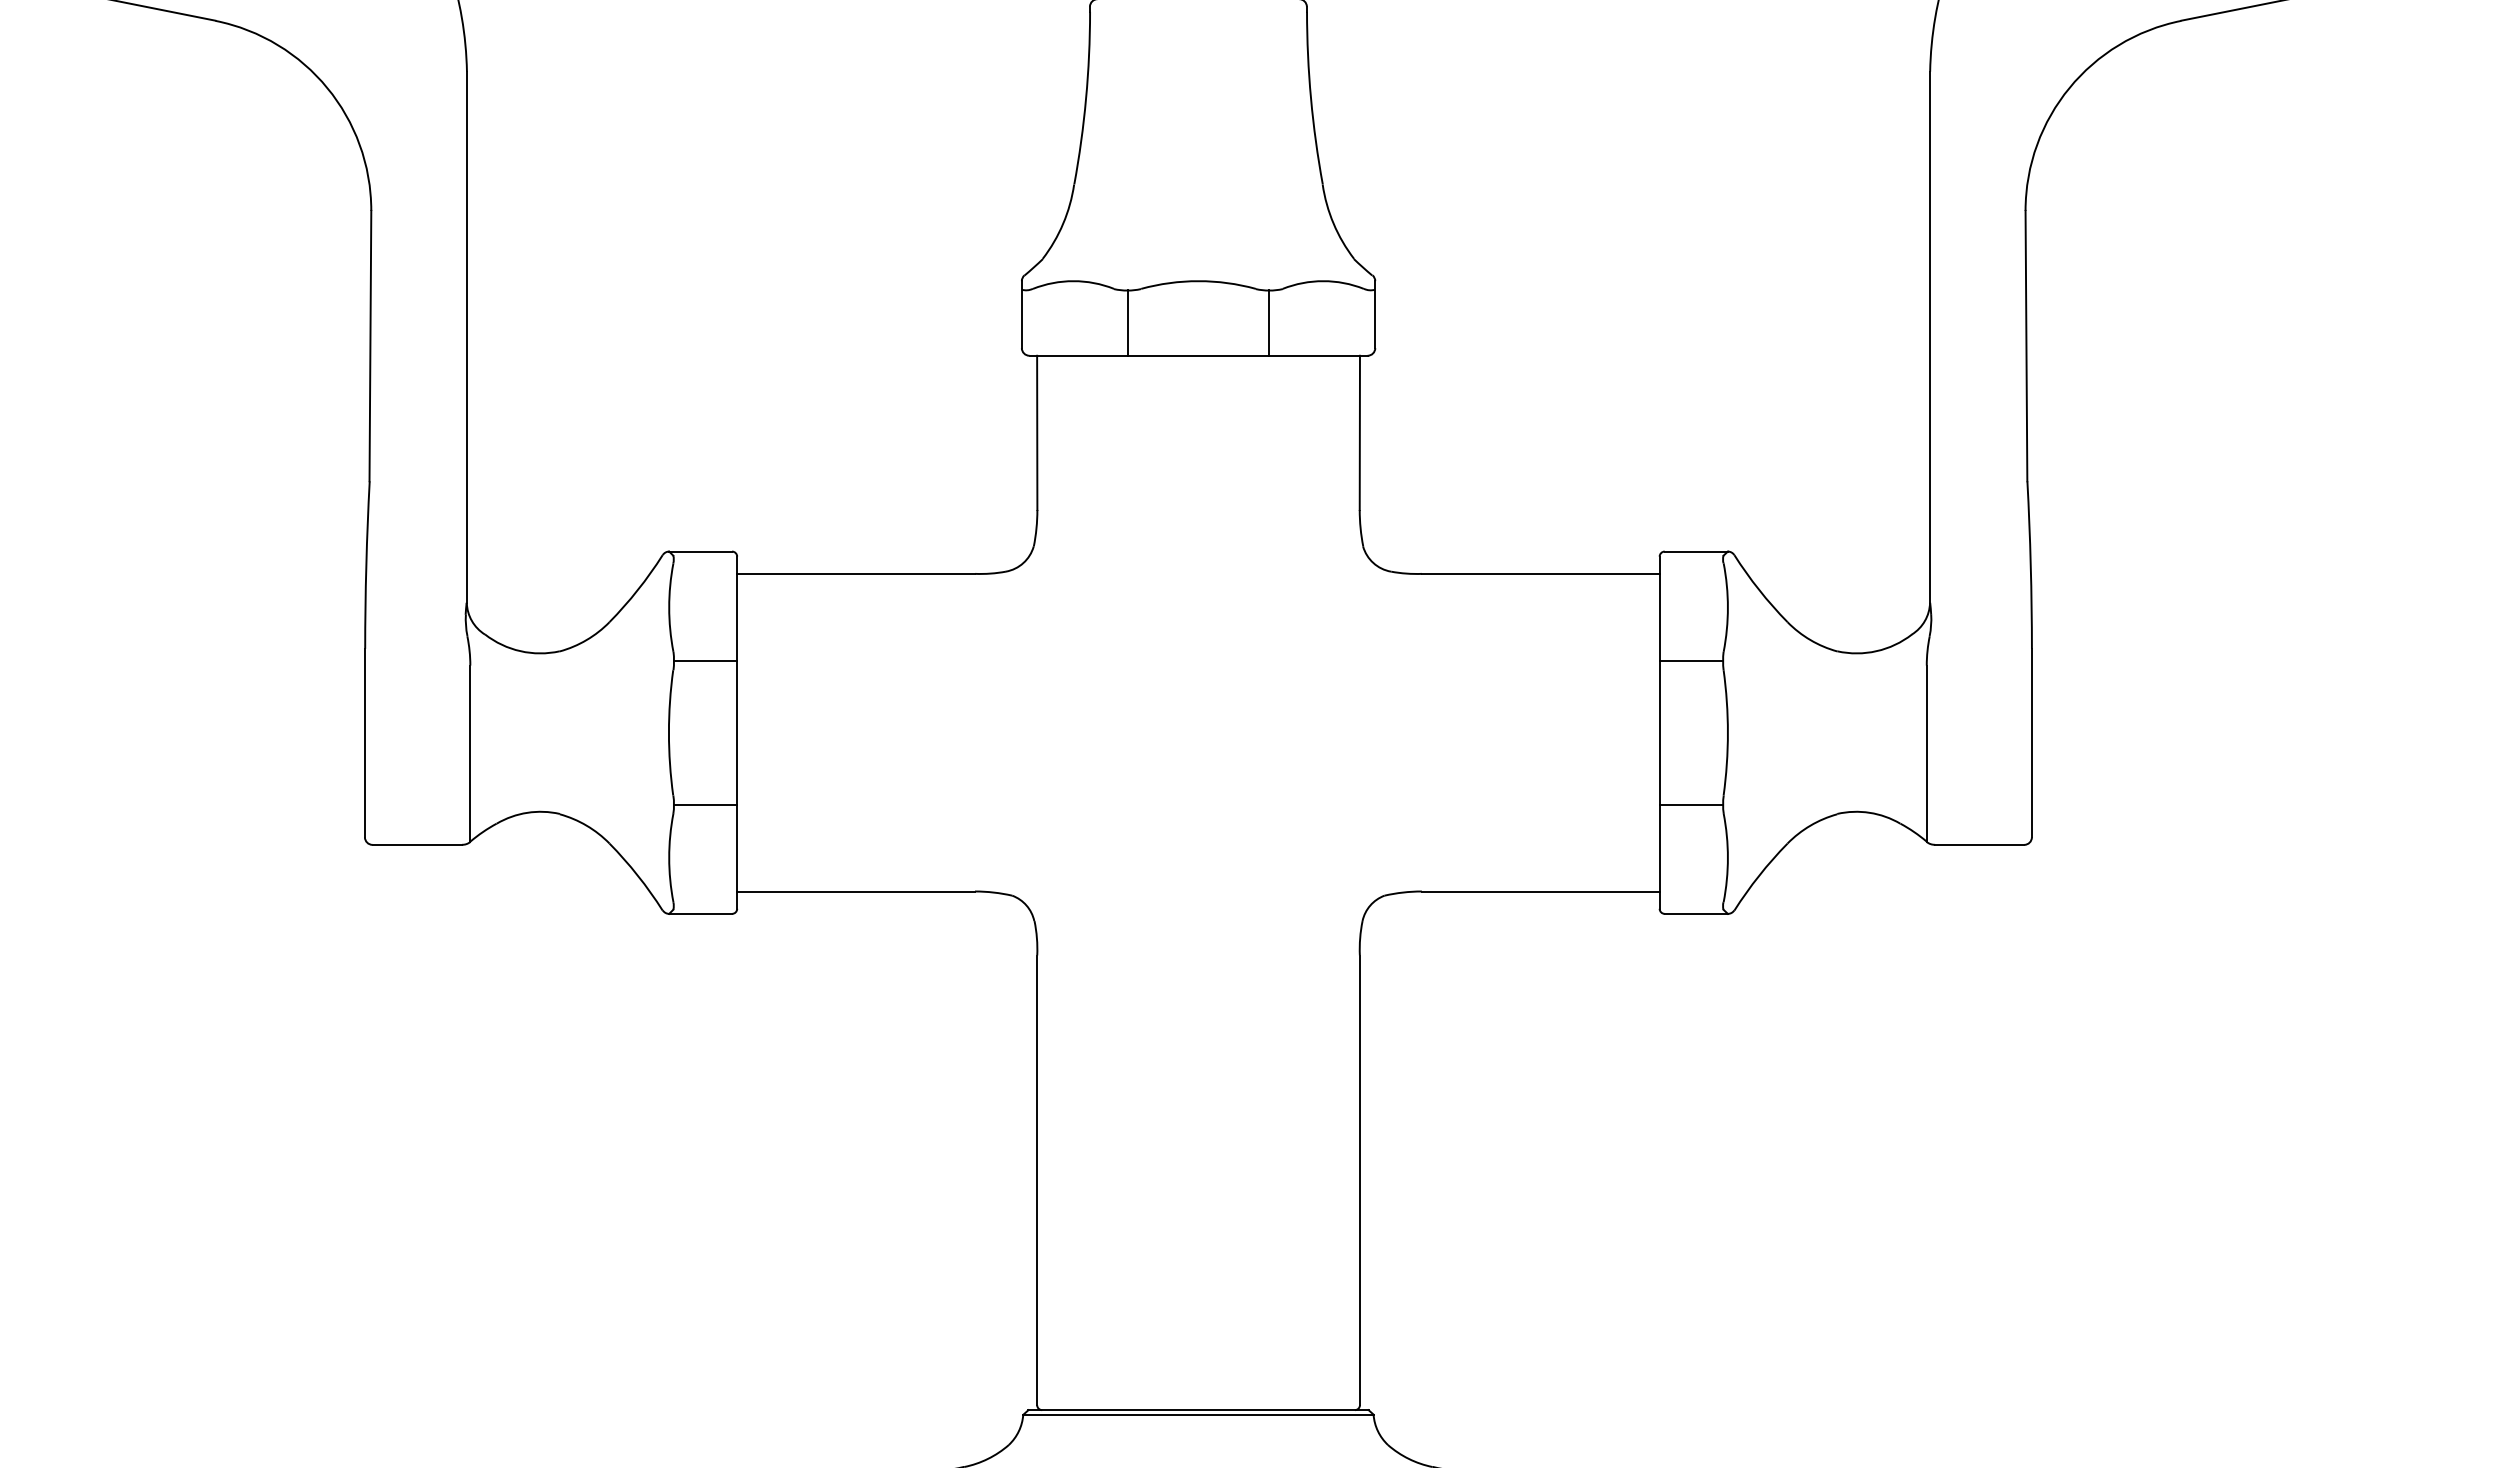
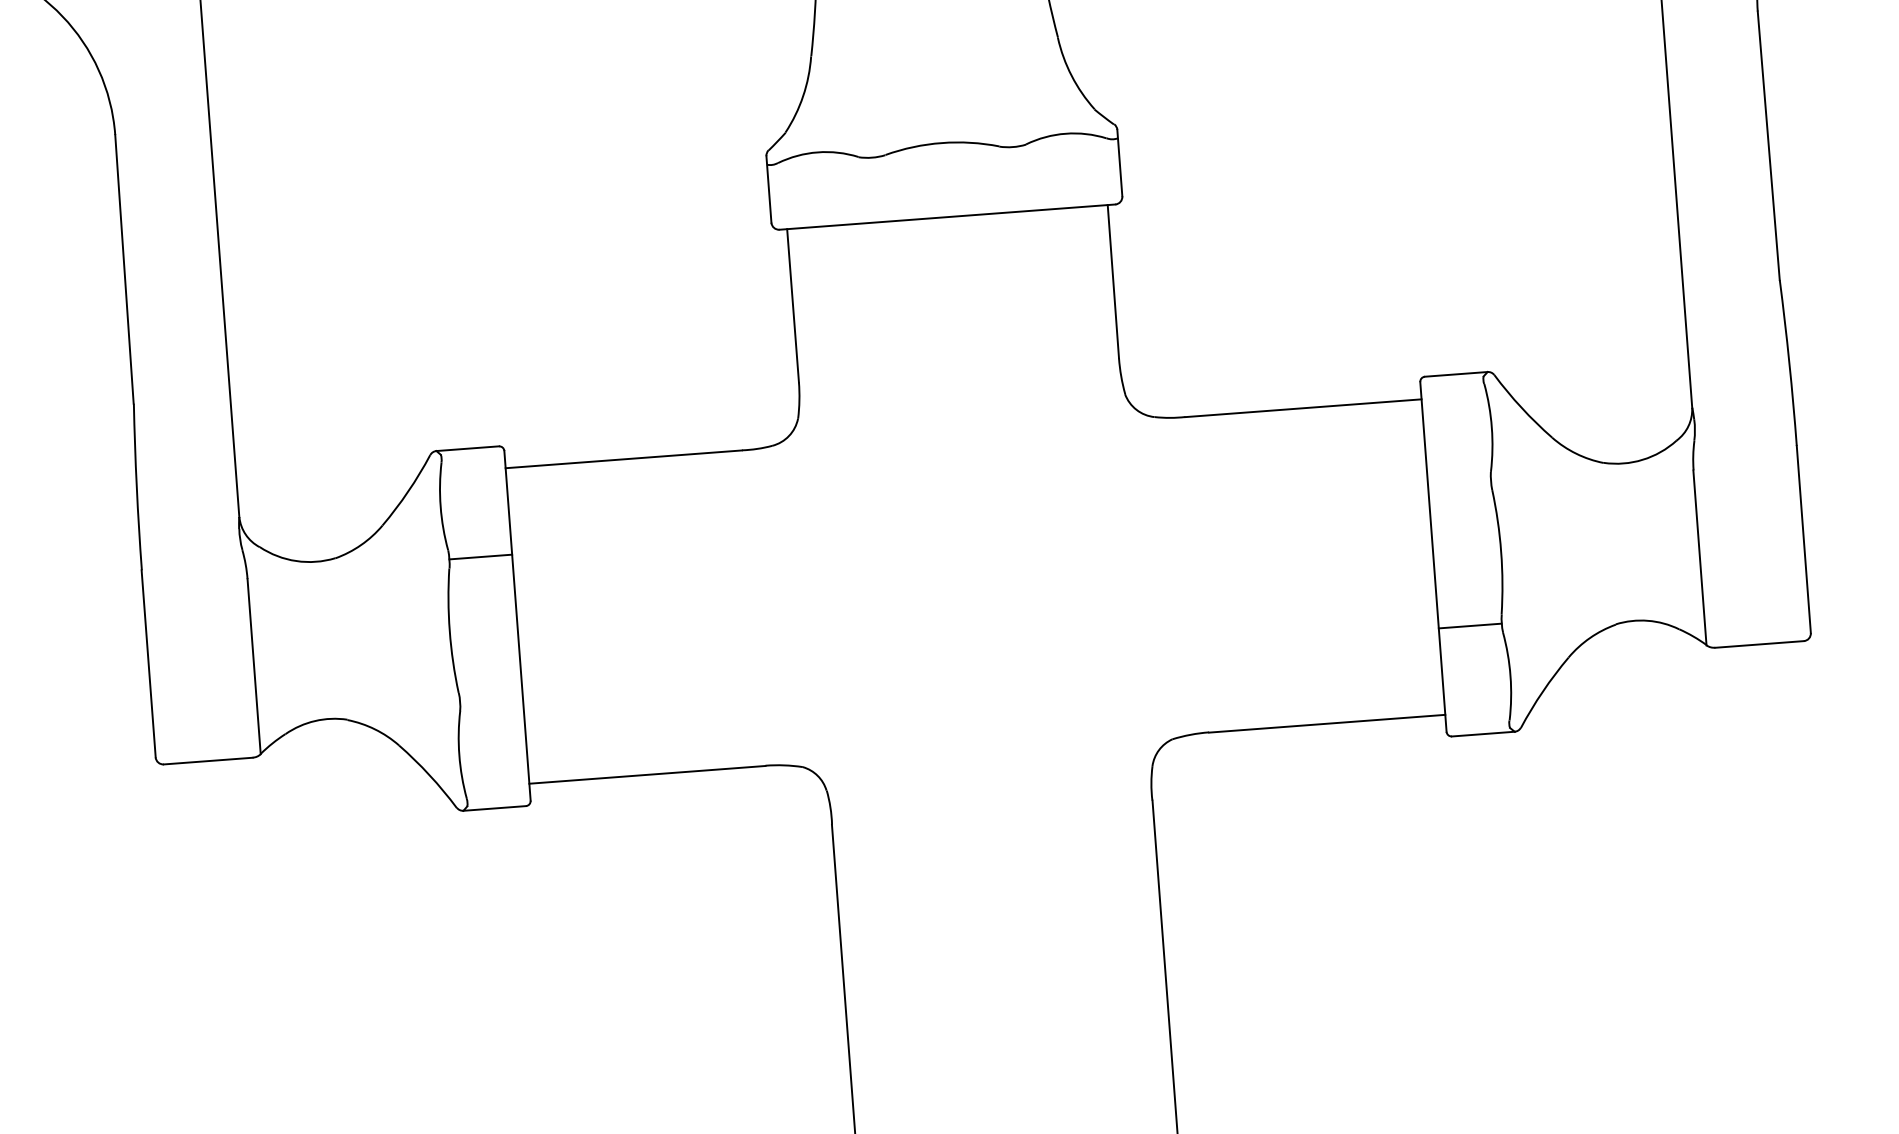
line: (1127, 322) -> (874, 189), removed
line: (1269, 322) -> (1015, 178), removed
line: (1691, 661) -> (1459, 483), removed
line: (705, 804) -> (491, 699), removed

